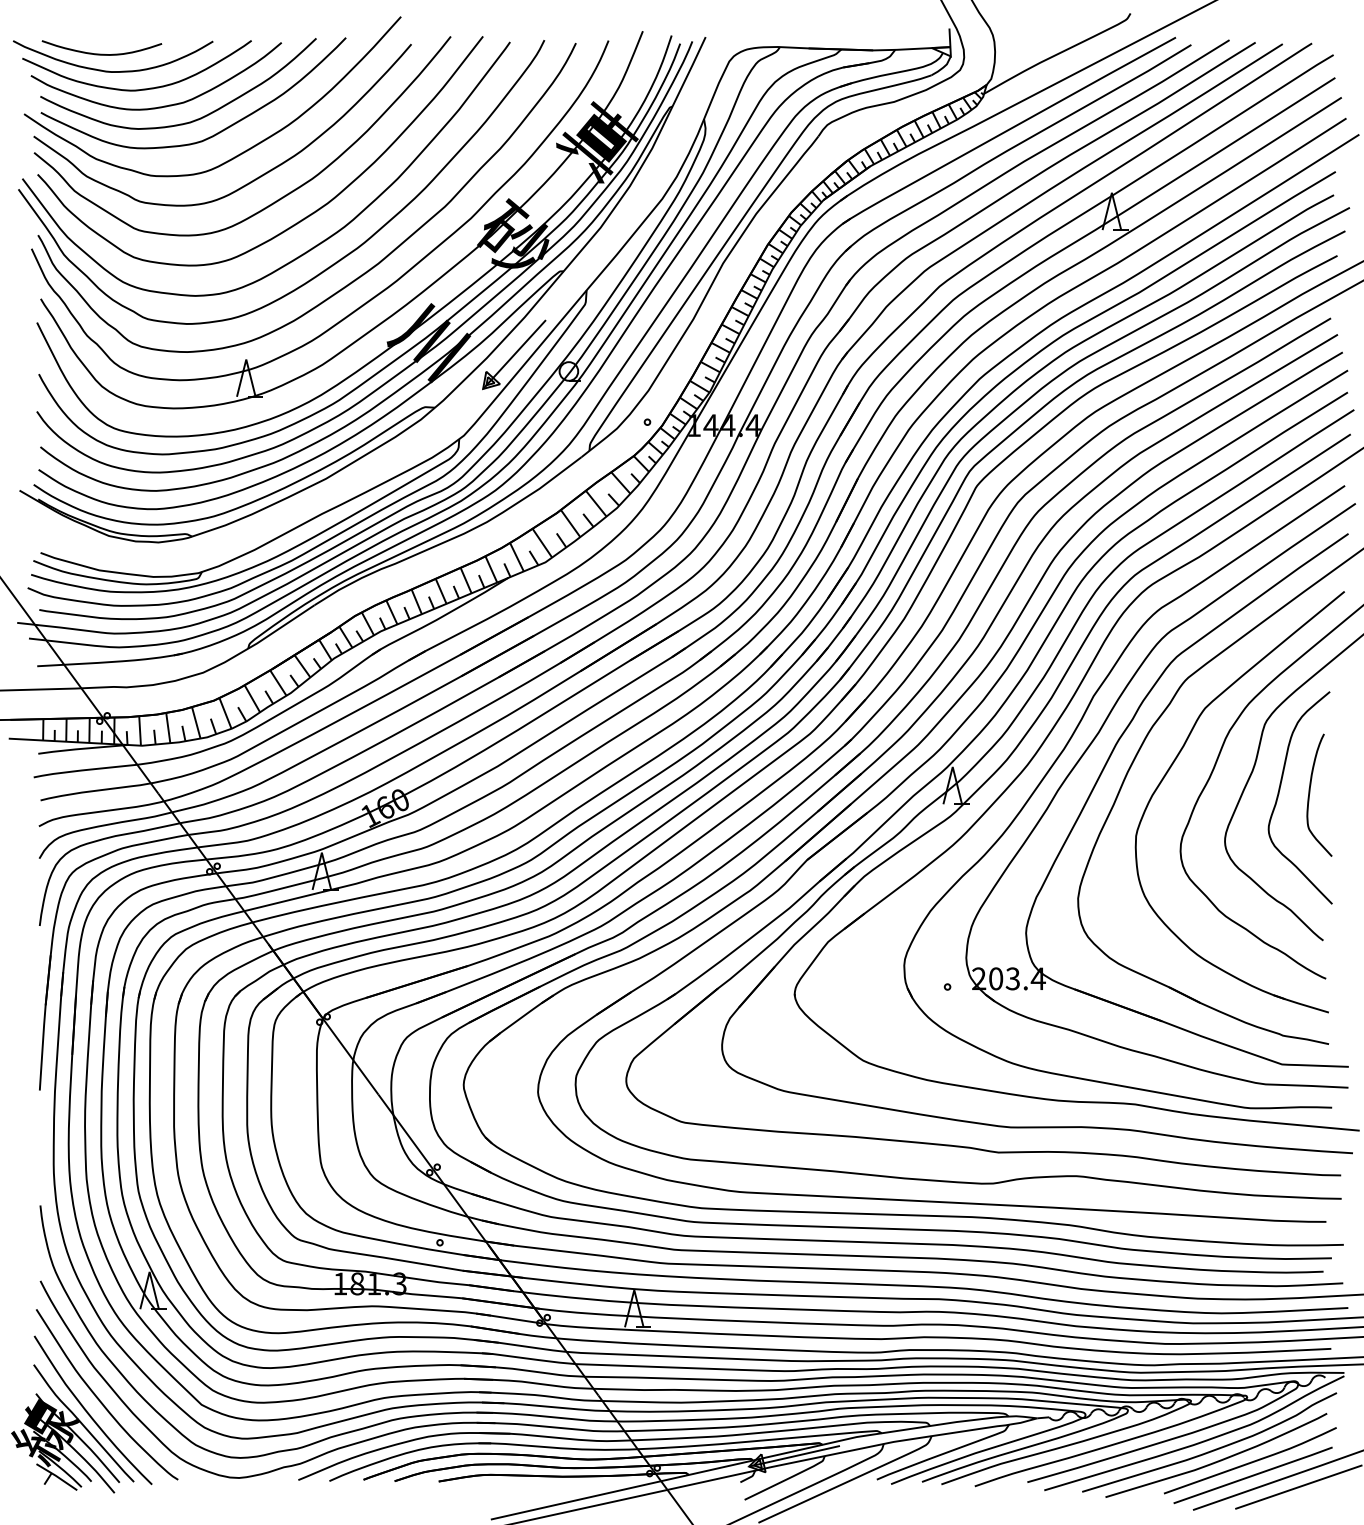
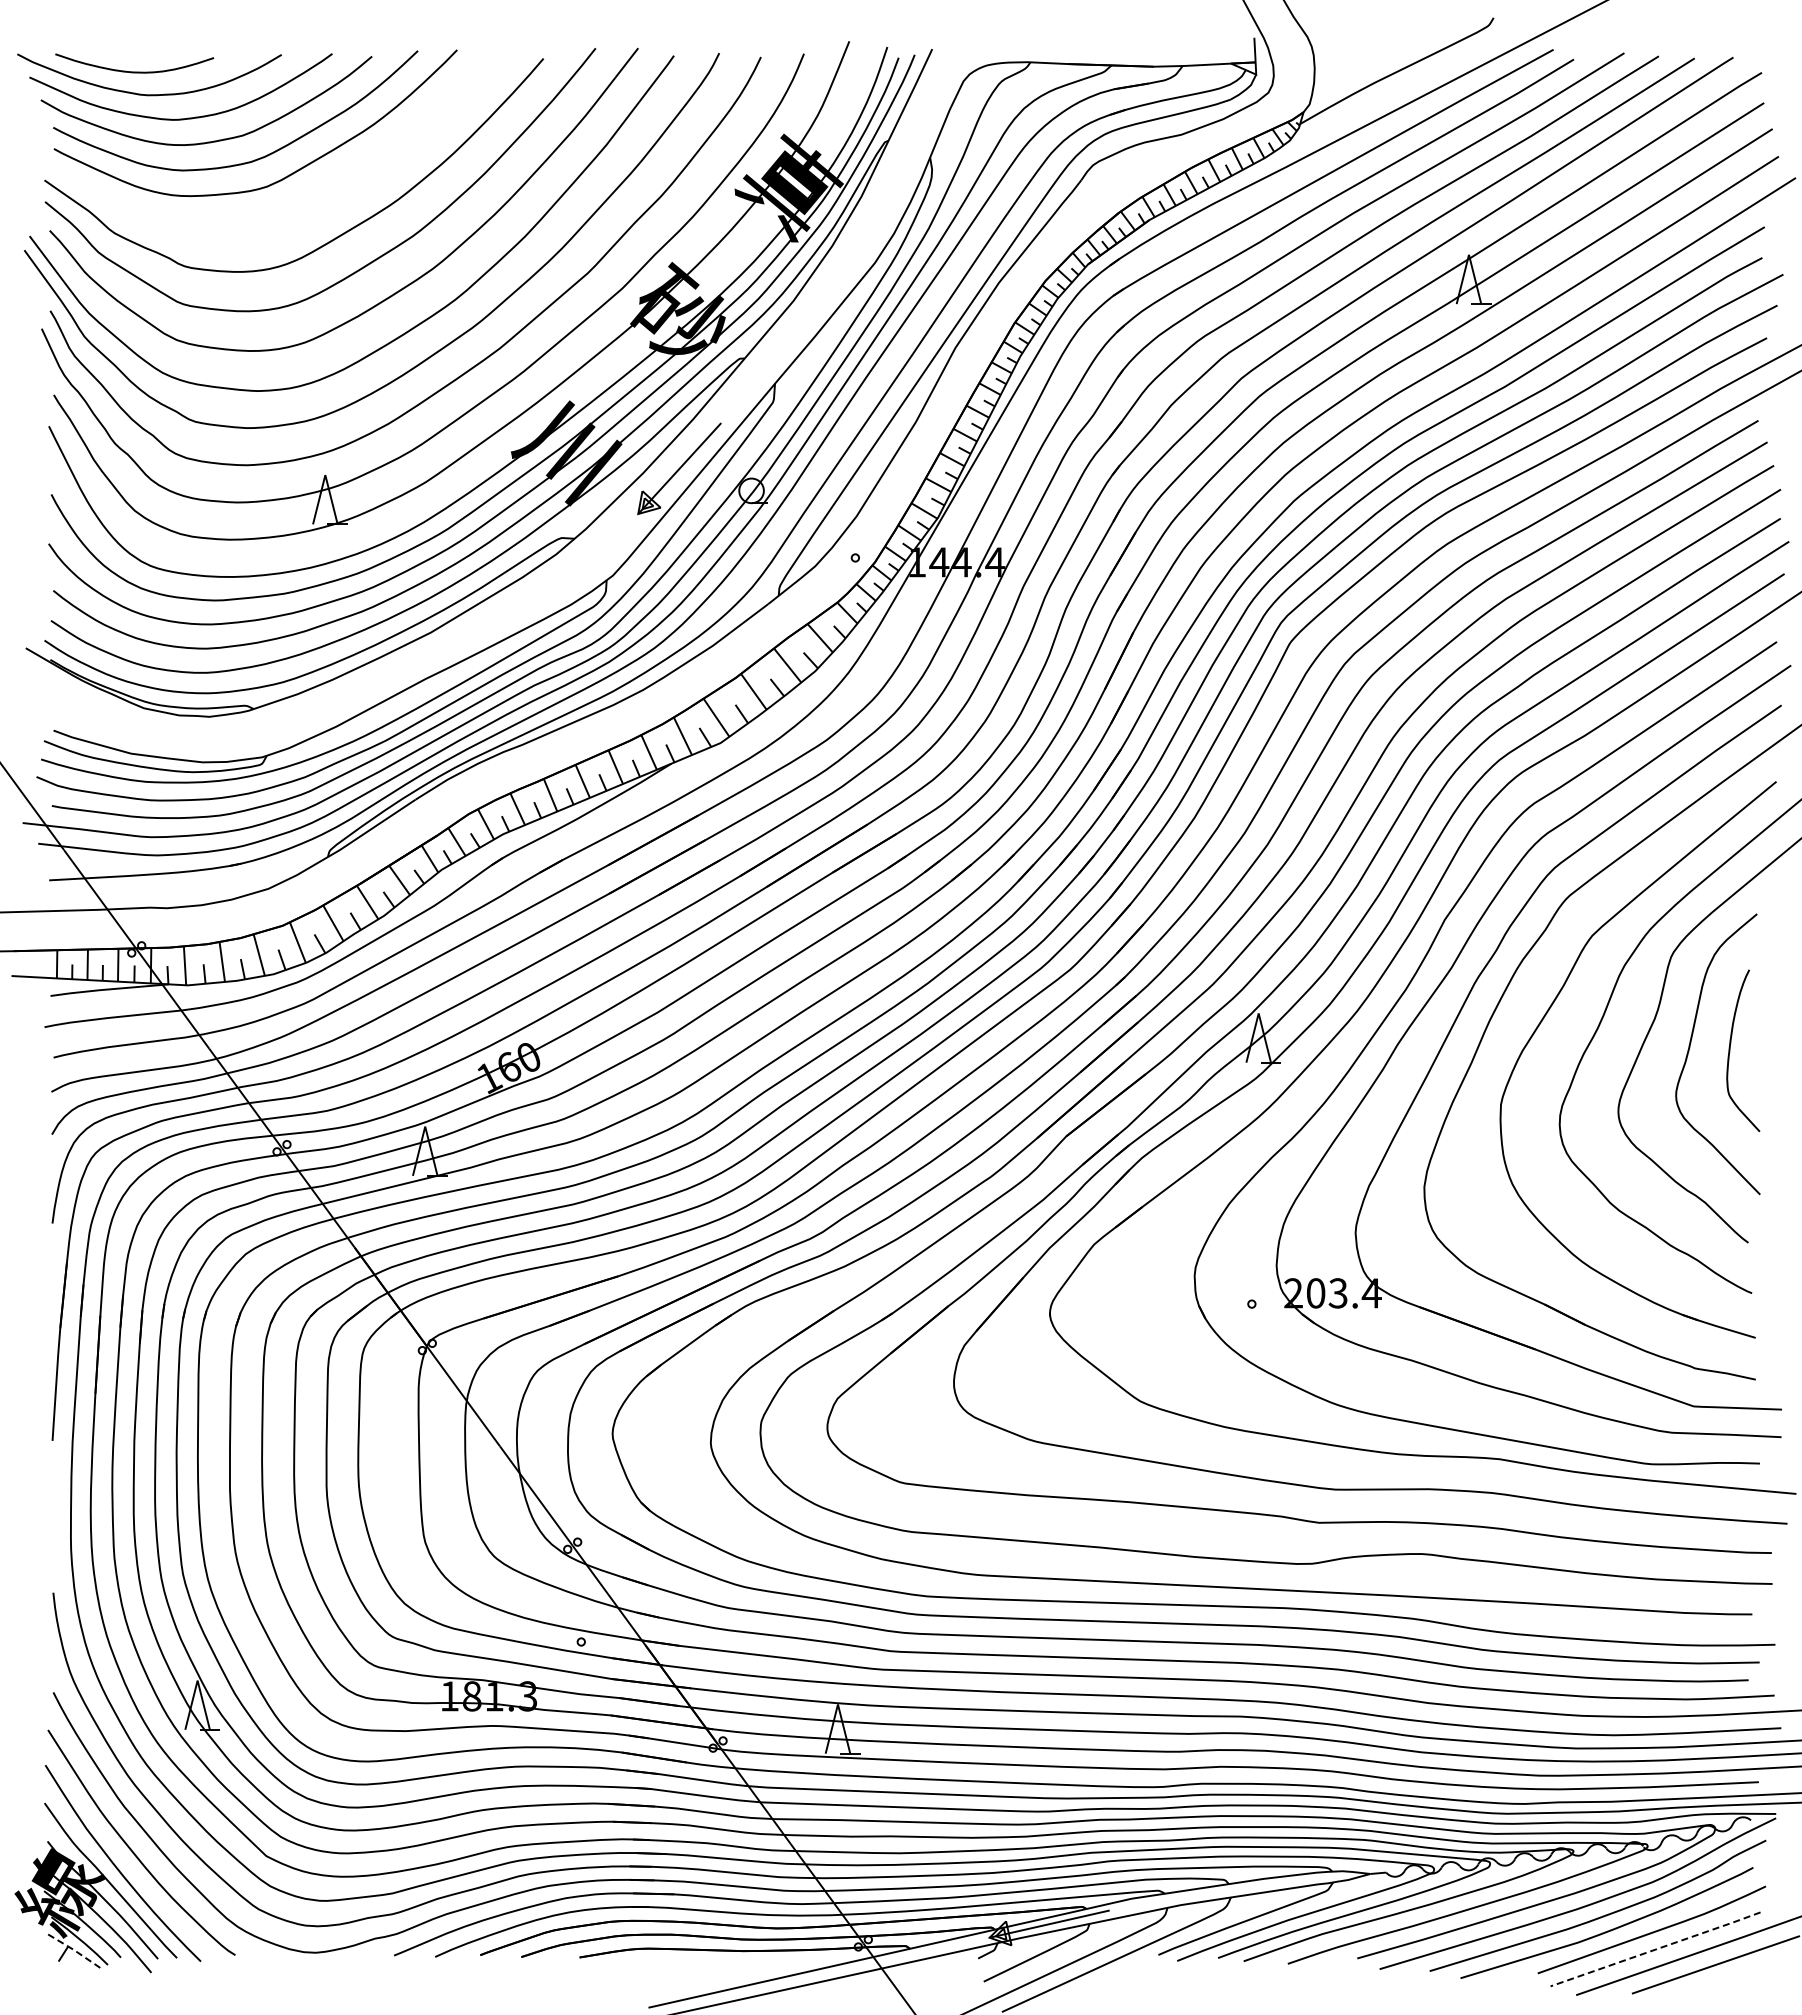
curve: (243, 151) -> (321, 200), removed
line: (1253, 1475) -> (1656, 1949), solid -> dashed
line: (57, 1476) -> (75, 1950), solid -> dashed

